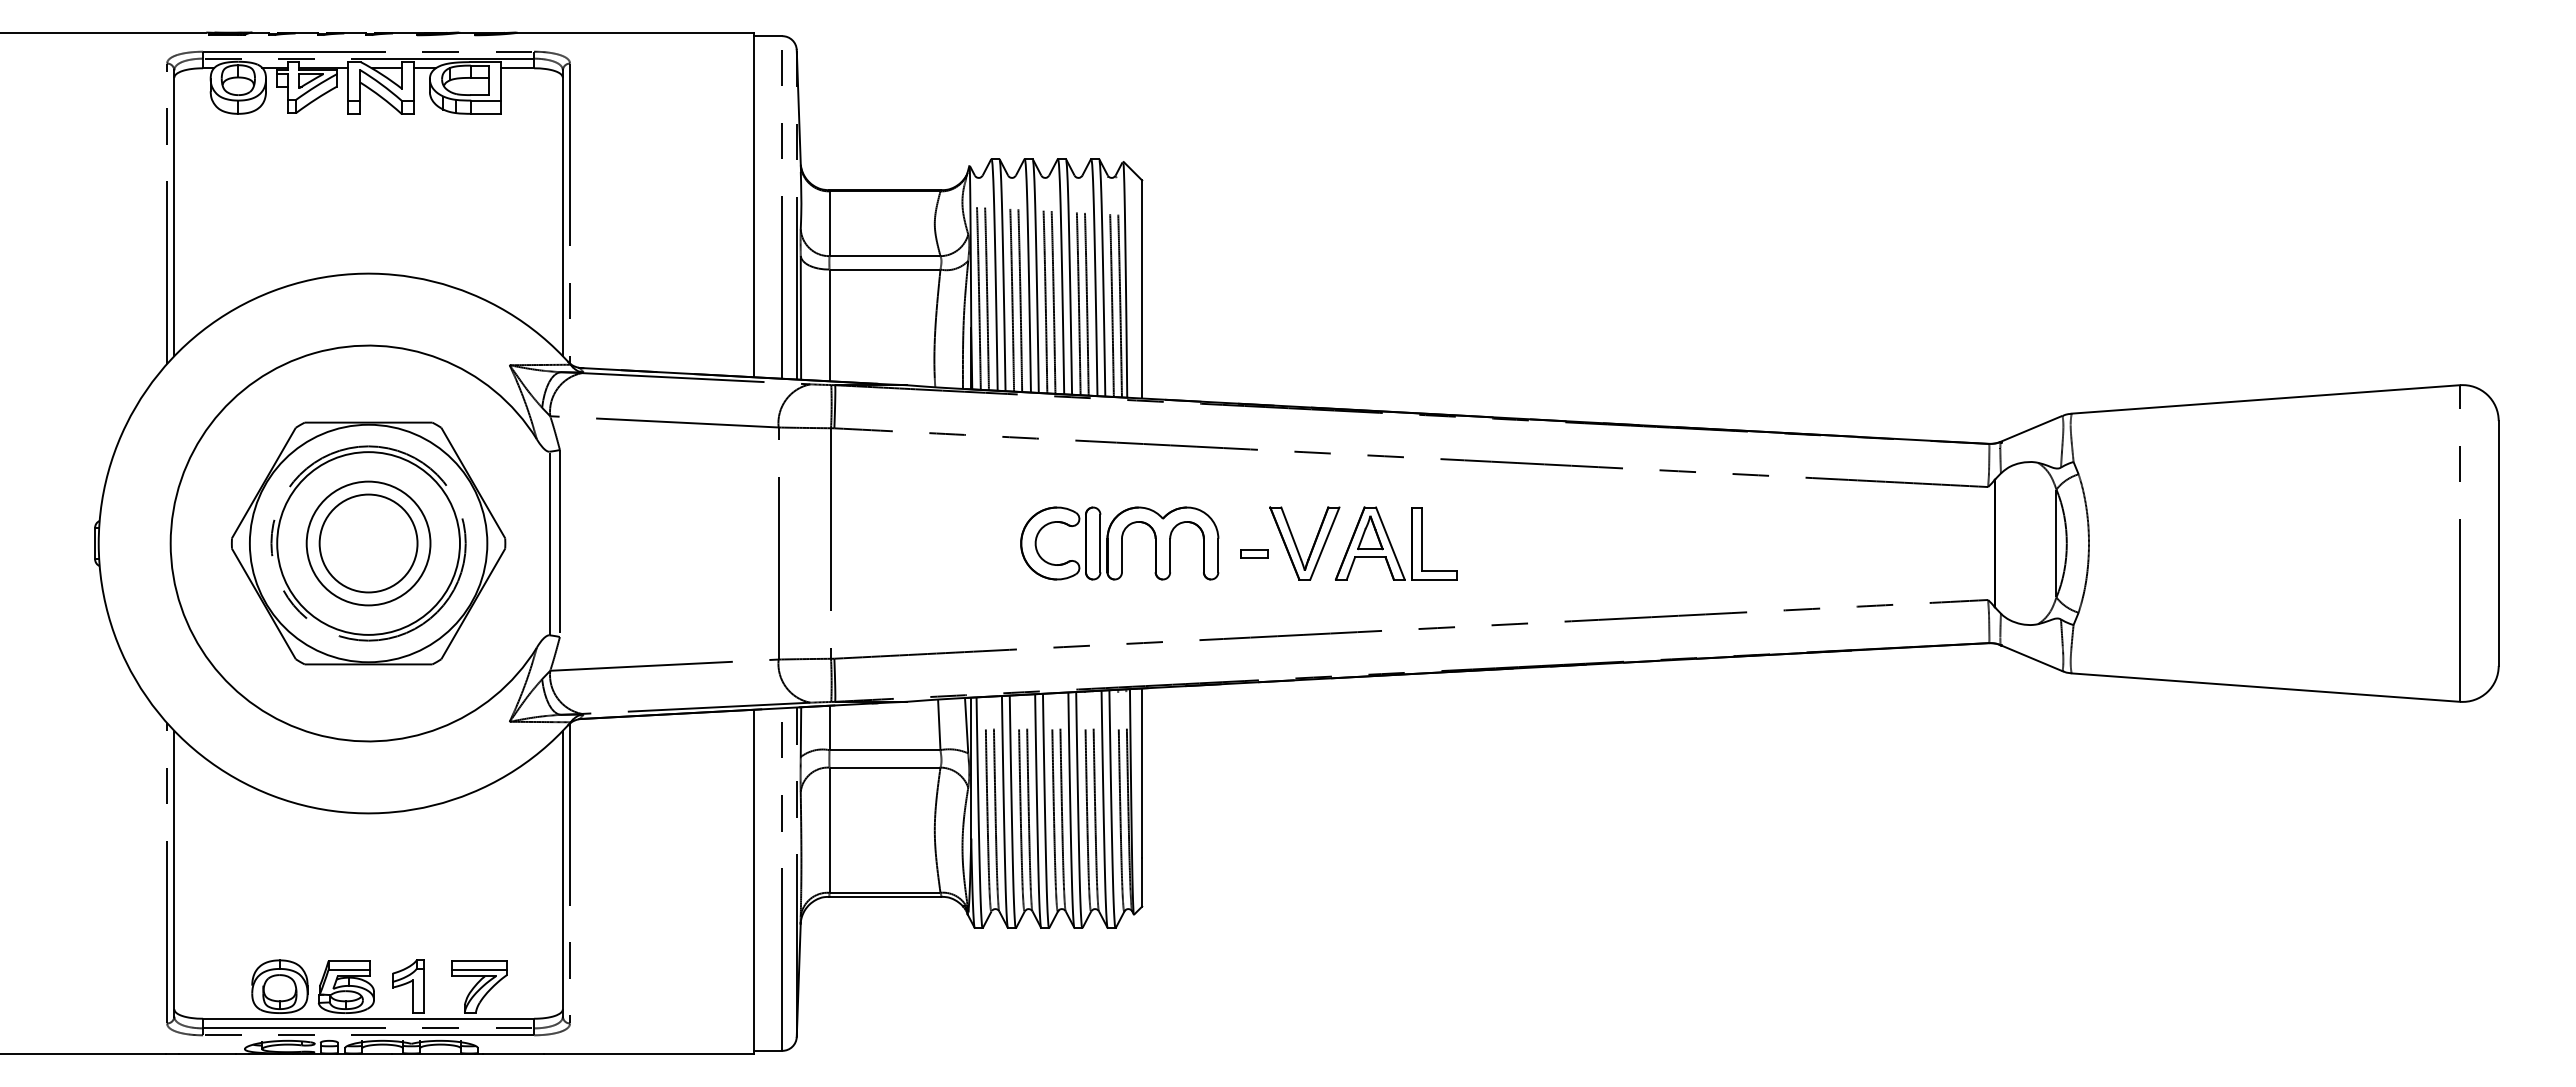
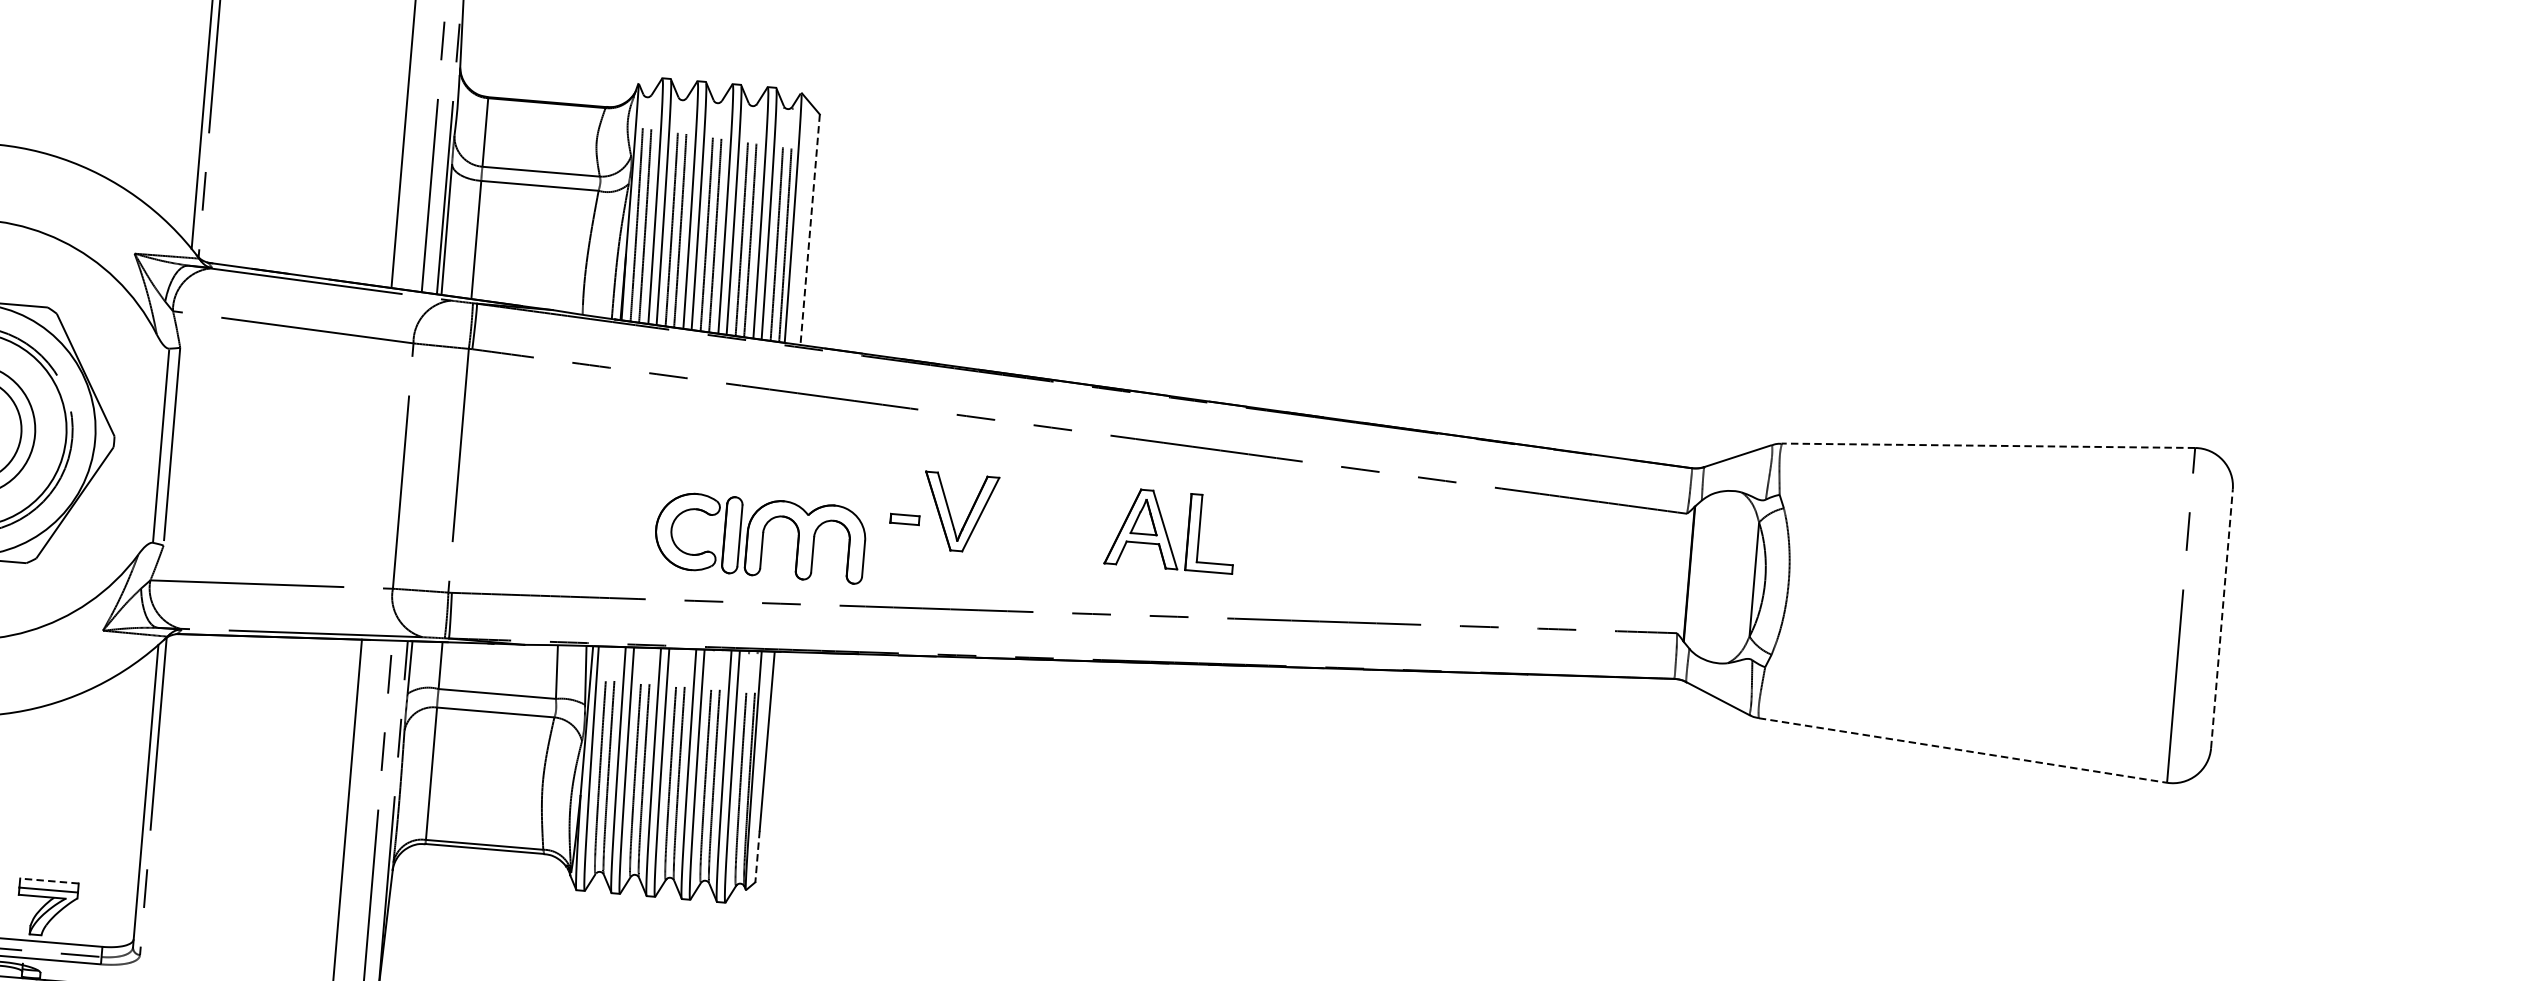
line: (1142, 289) -> (810, 229), solid -> dashed
line: (2265, 399) -> (1988, 445), solid -> dashed
part: (1119, 543) -> (760, 537), moved
part: (1395, 543) -> (1170, 530), moved
line: (2498, 543) -> (2221, 618), solid -> dashed
line: (2265, 687) -> (1962, 750), solid -> dashed
line: (1142, 882) -> (757, 856), solid -> dashed
line: (479, 961) -> (49, 881), solid -> dashed

